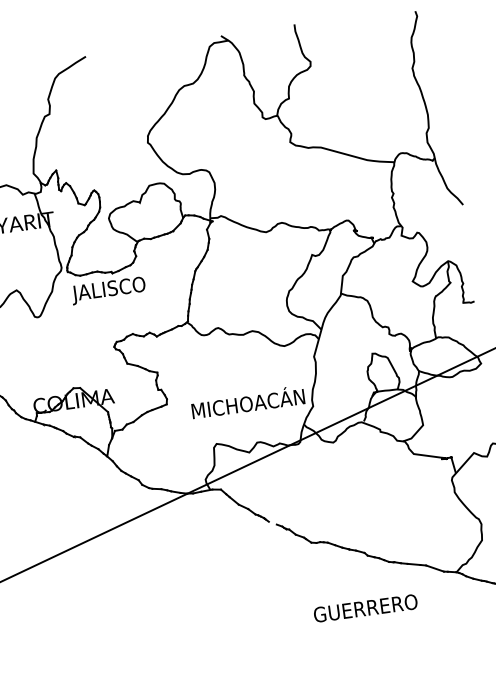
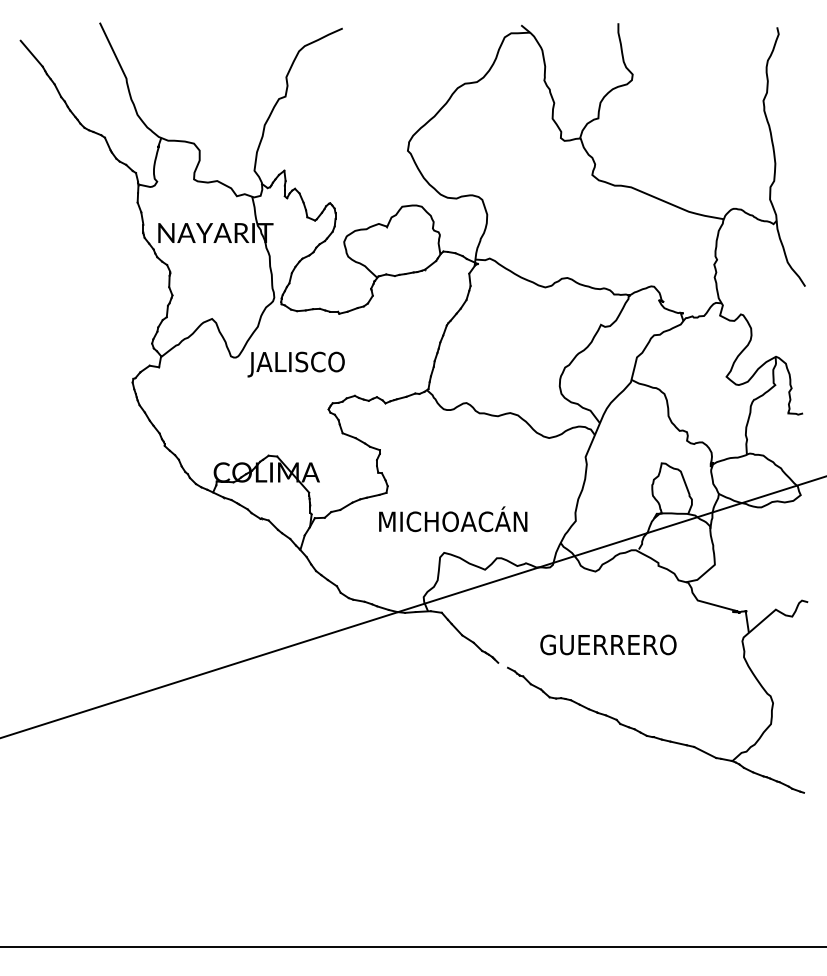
text: (108, 290) -> (295, 364), moved
text: (248, 402) -> (453, 519), moved
text: (365, 608) -> (608, 644), moved

